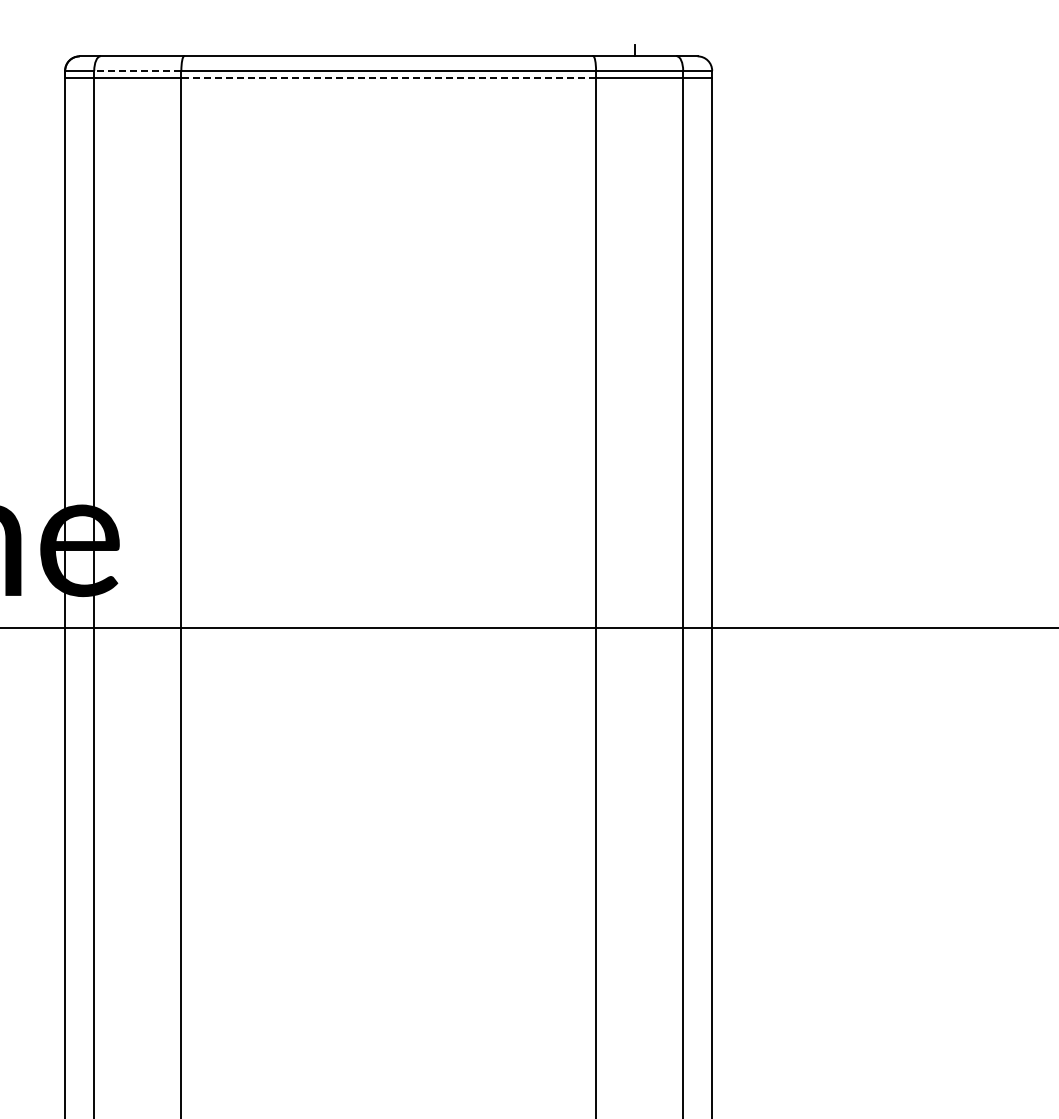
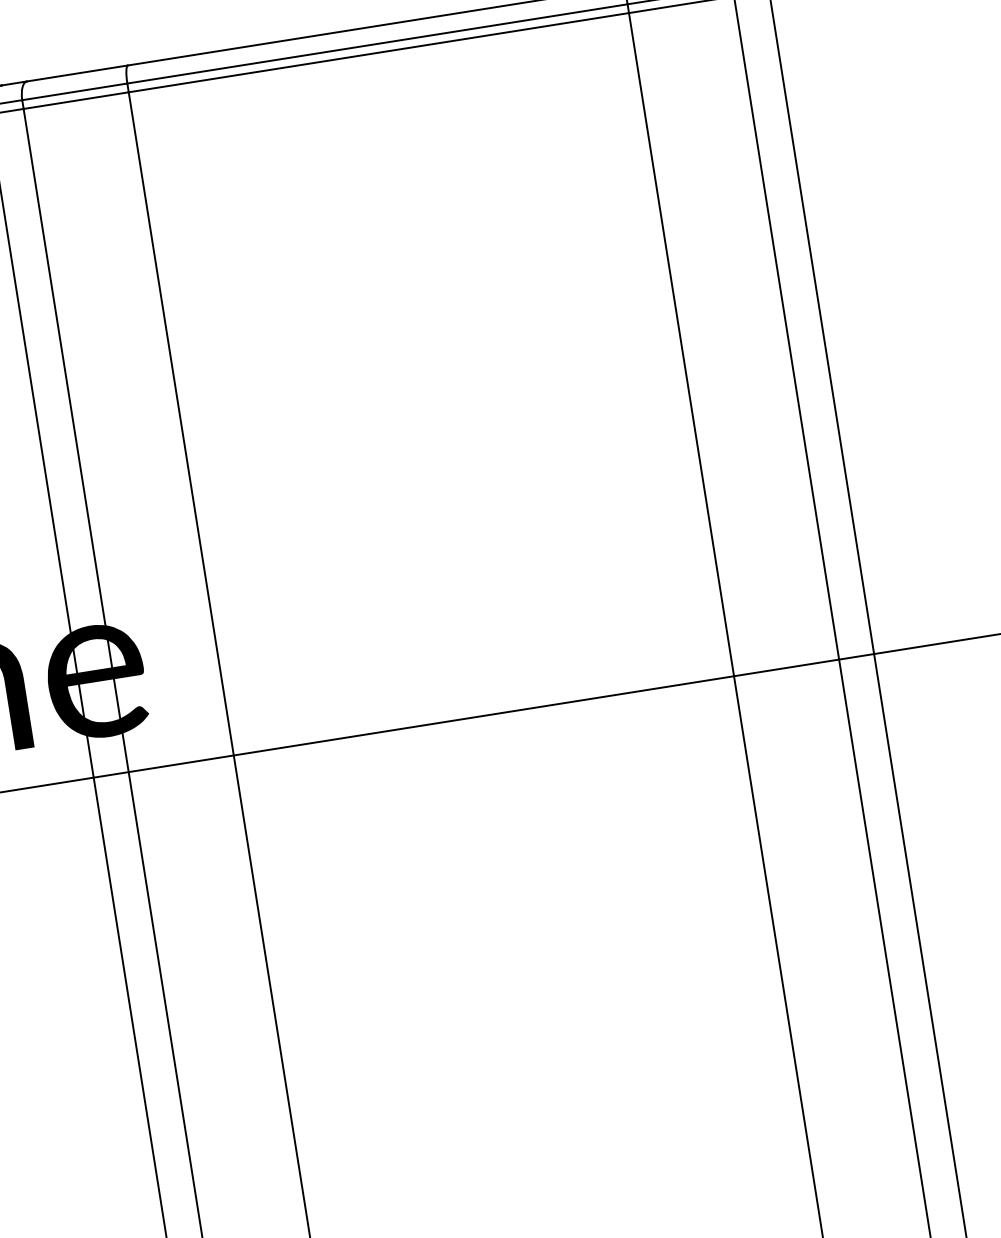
line: (137, 70) -> (74, 91), dashed -> solid
line: (388, 78) -> (378, 53), dashed -> solid

